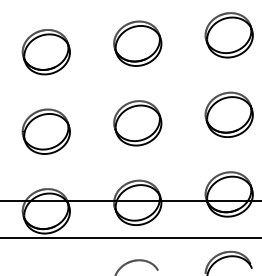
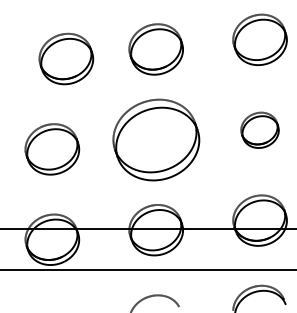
part: (46, 51) -> (66, 58), moved
part: (228, 115) -> (259, 130), size x0.7
part: (137, 123) -> (155, 139), size x1.6

